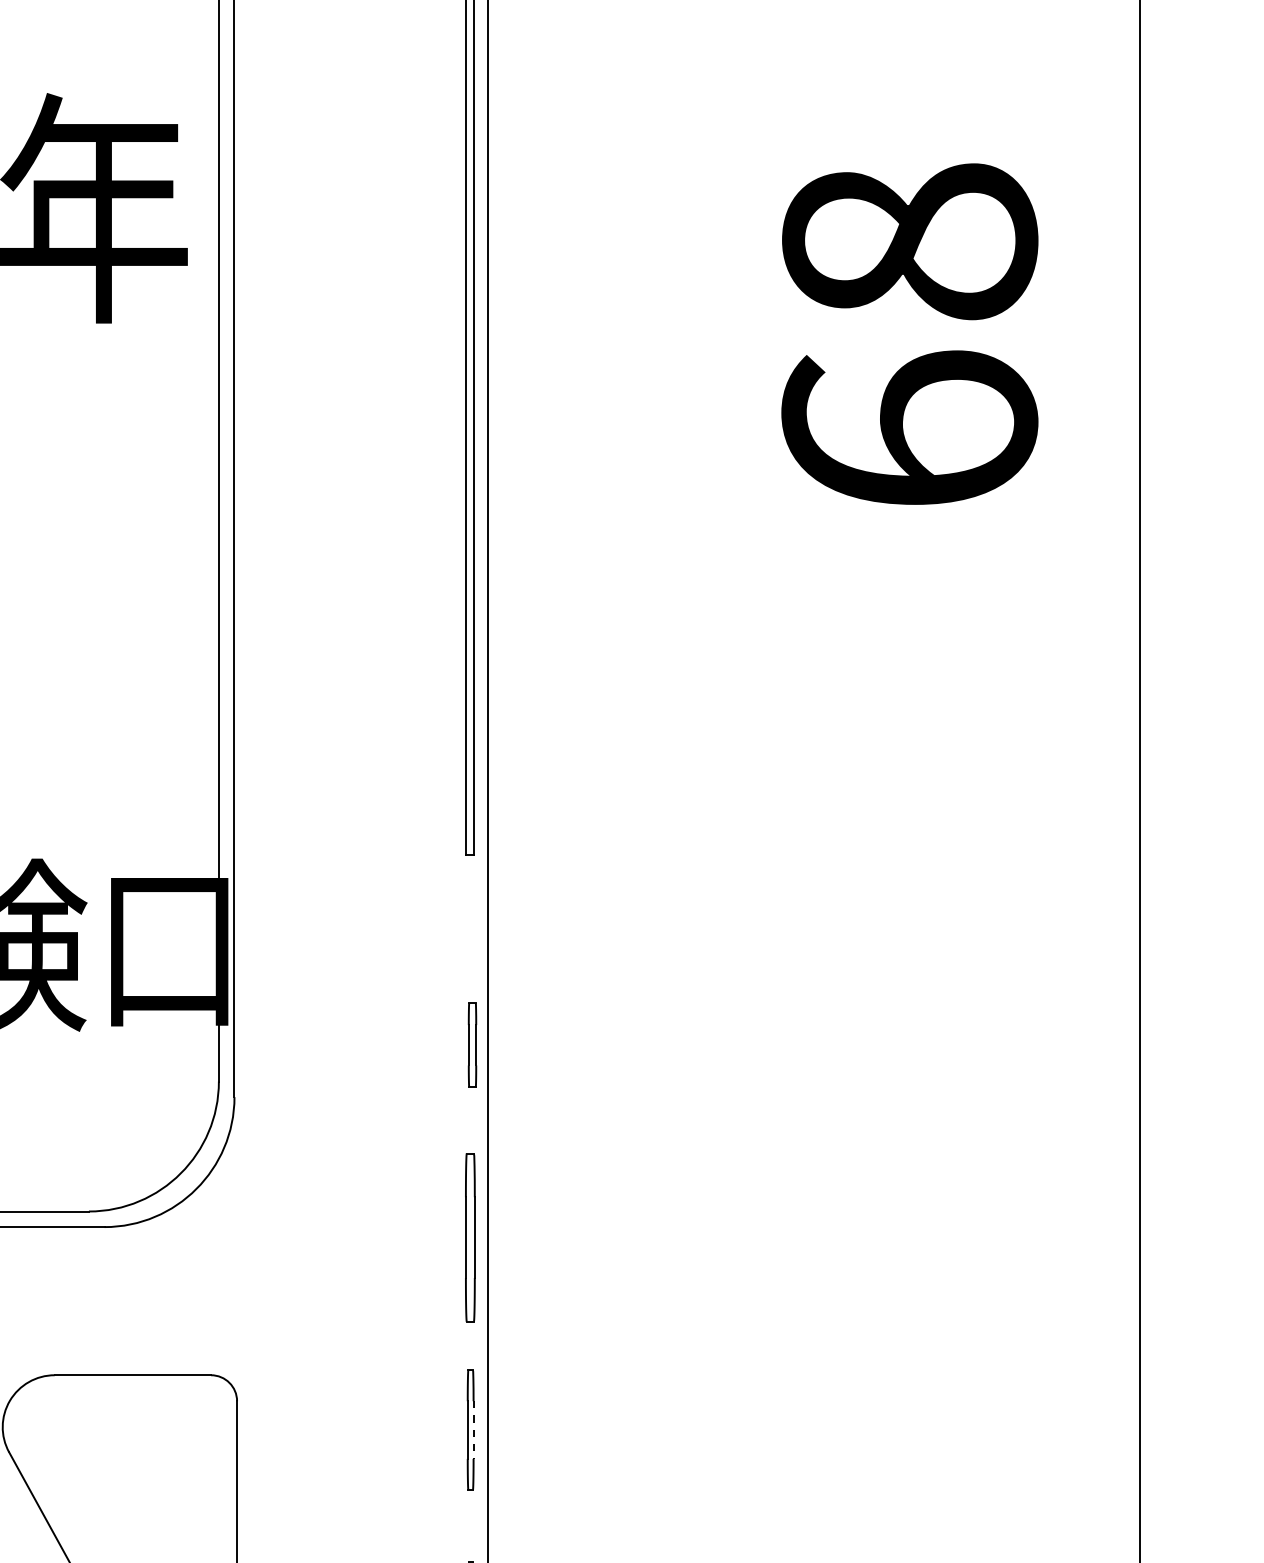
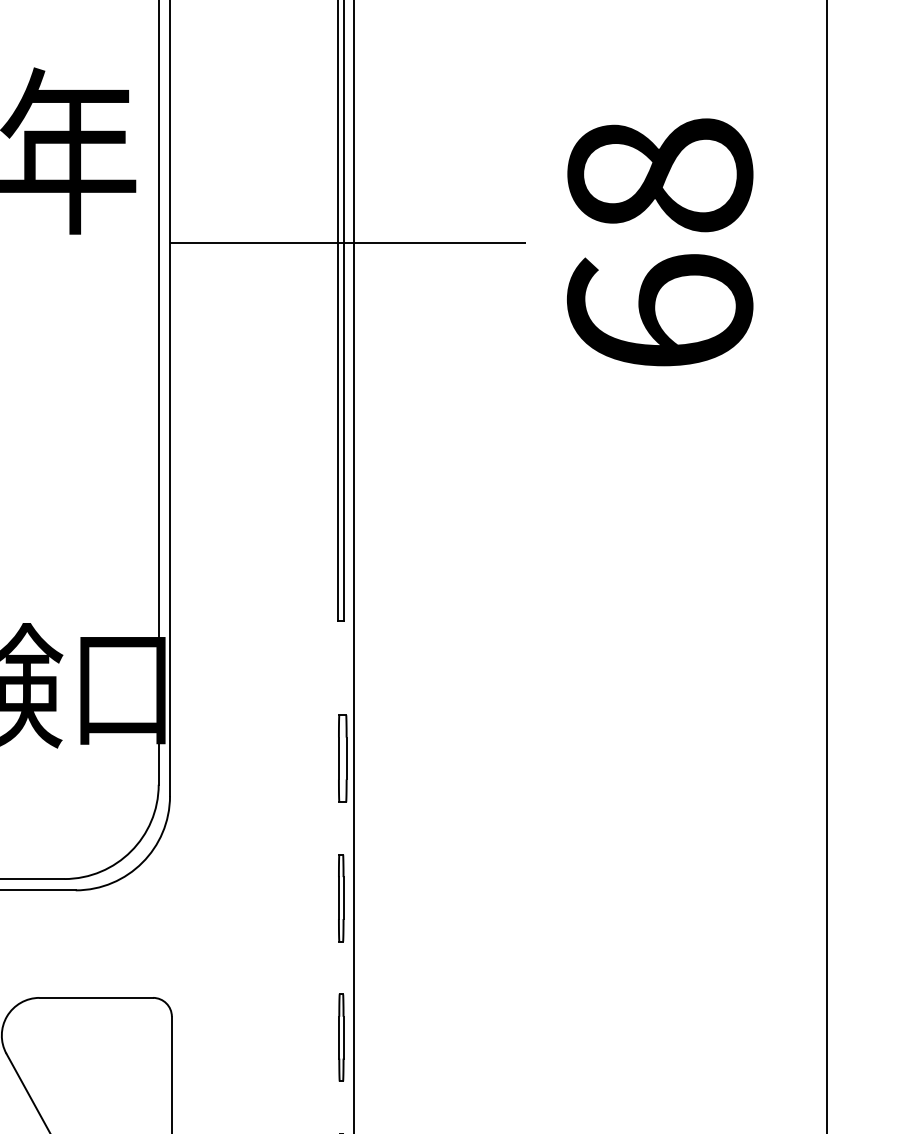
line: (479, 335) -> (347, 243), added
part: (472, 1044) -> (342, 757), size x1.43
part: (470, 1237) -> (341, 897), size x0.71
line: (473, 1430) -> (343, 1037), dashed -> solid

